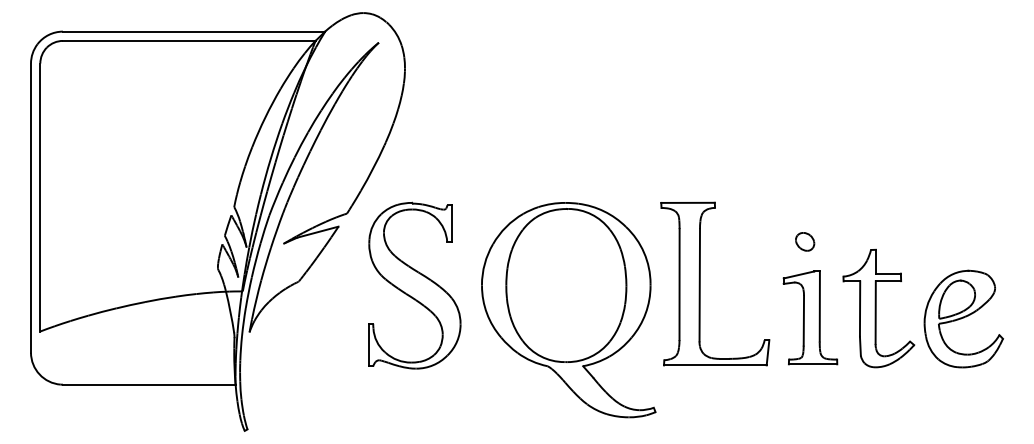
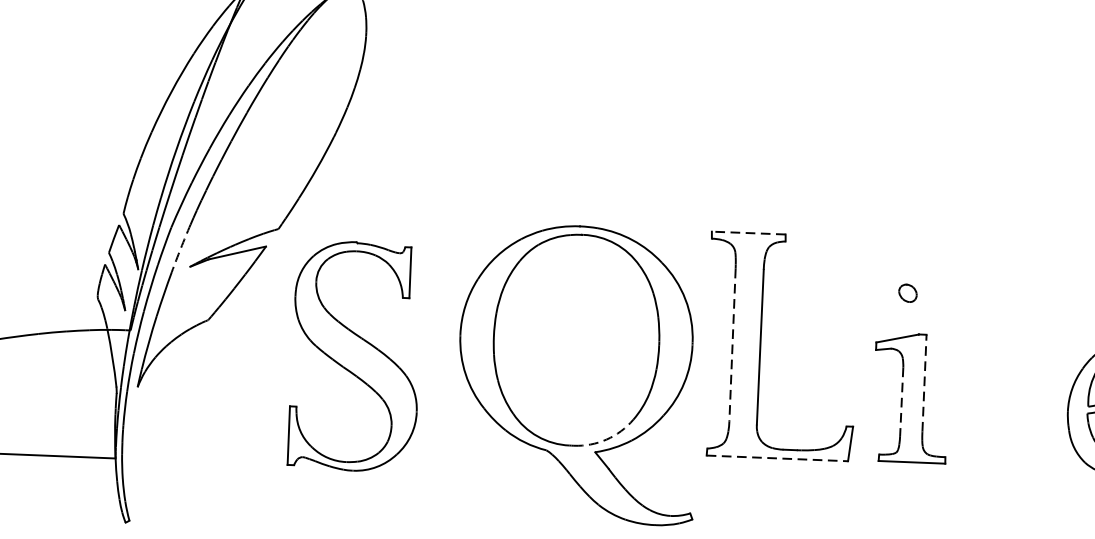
line: (688, 202) -> (749, 232), solid -> dashed
arc: (276, 230) -> (180, 248), solid -> dashed
part: (805, 241) -> (908, 292), size x0.7
line: (679, 284) -> (732, 345), solid -> dashed
part: (414, 285) -> (355, 356), moved
line: (819, 306) -> (924, 383), solid -> dashed
part: (878, 308) -> (1005, 389), removed
line: (803, 320) -> (901, 401), solid -> dashed
arc: (591, 356) -> (607, 439), solid -> dashed
line: (715, 365) -> (777, 458), solid -> dashed

